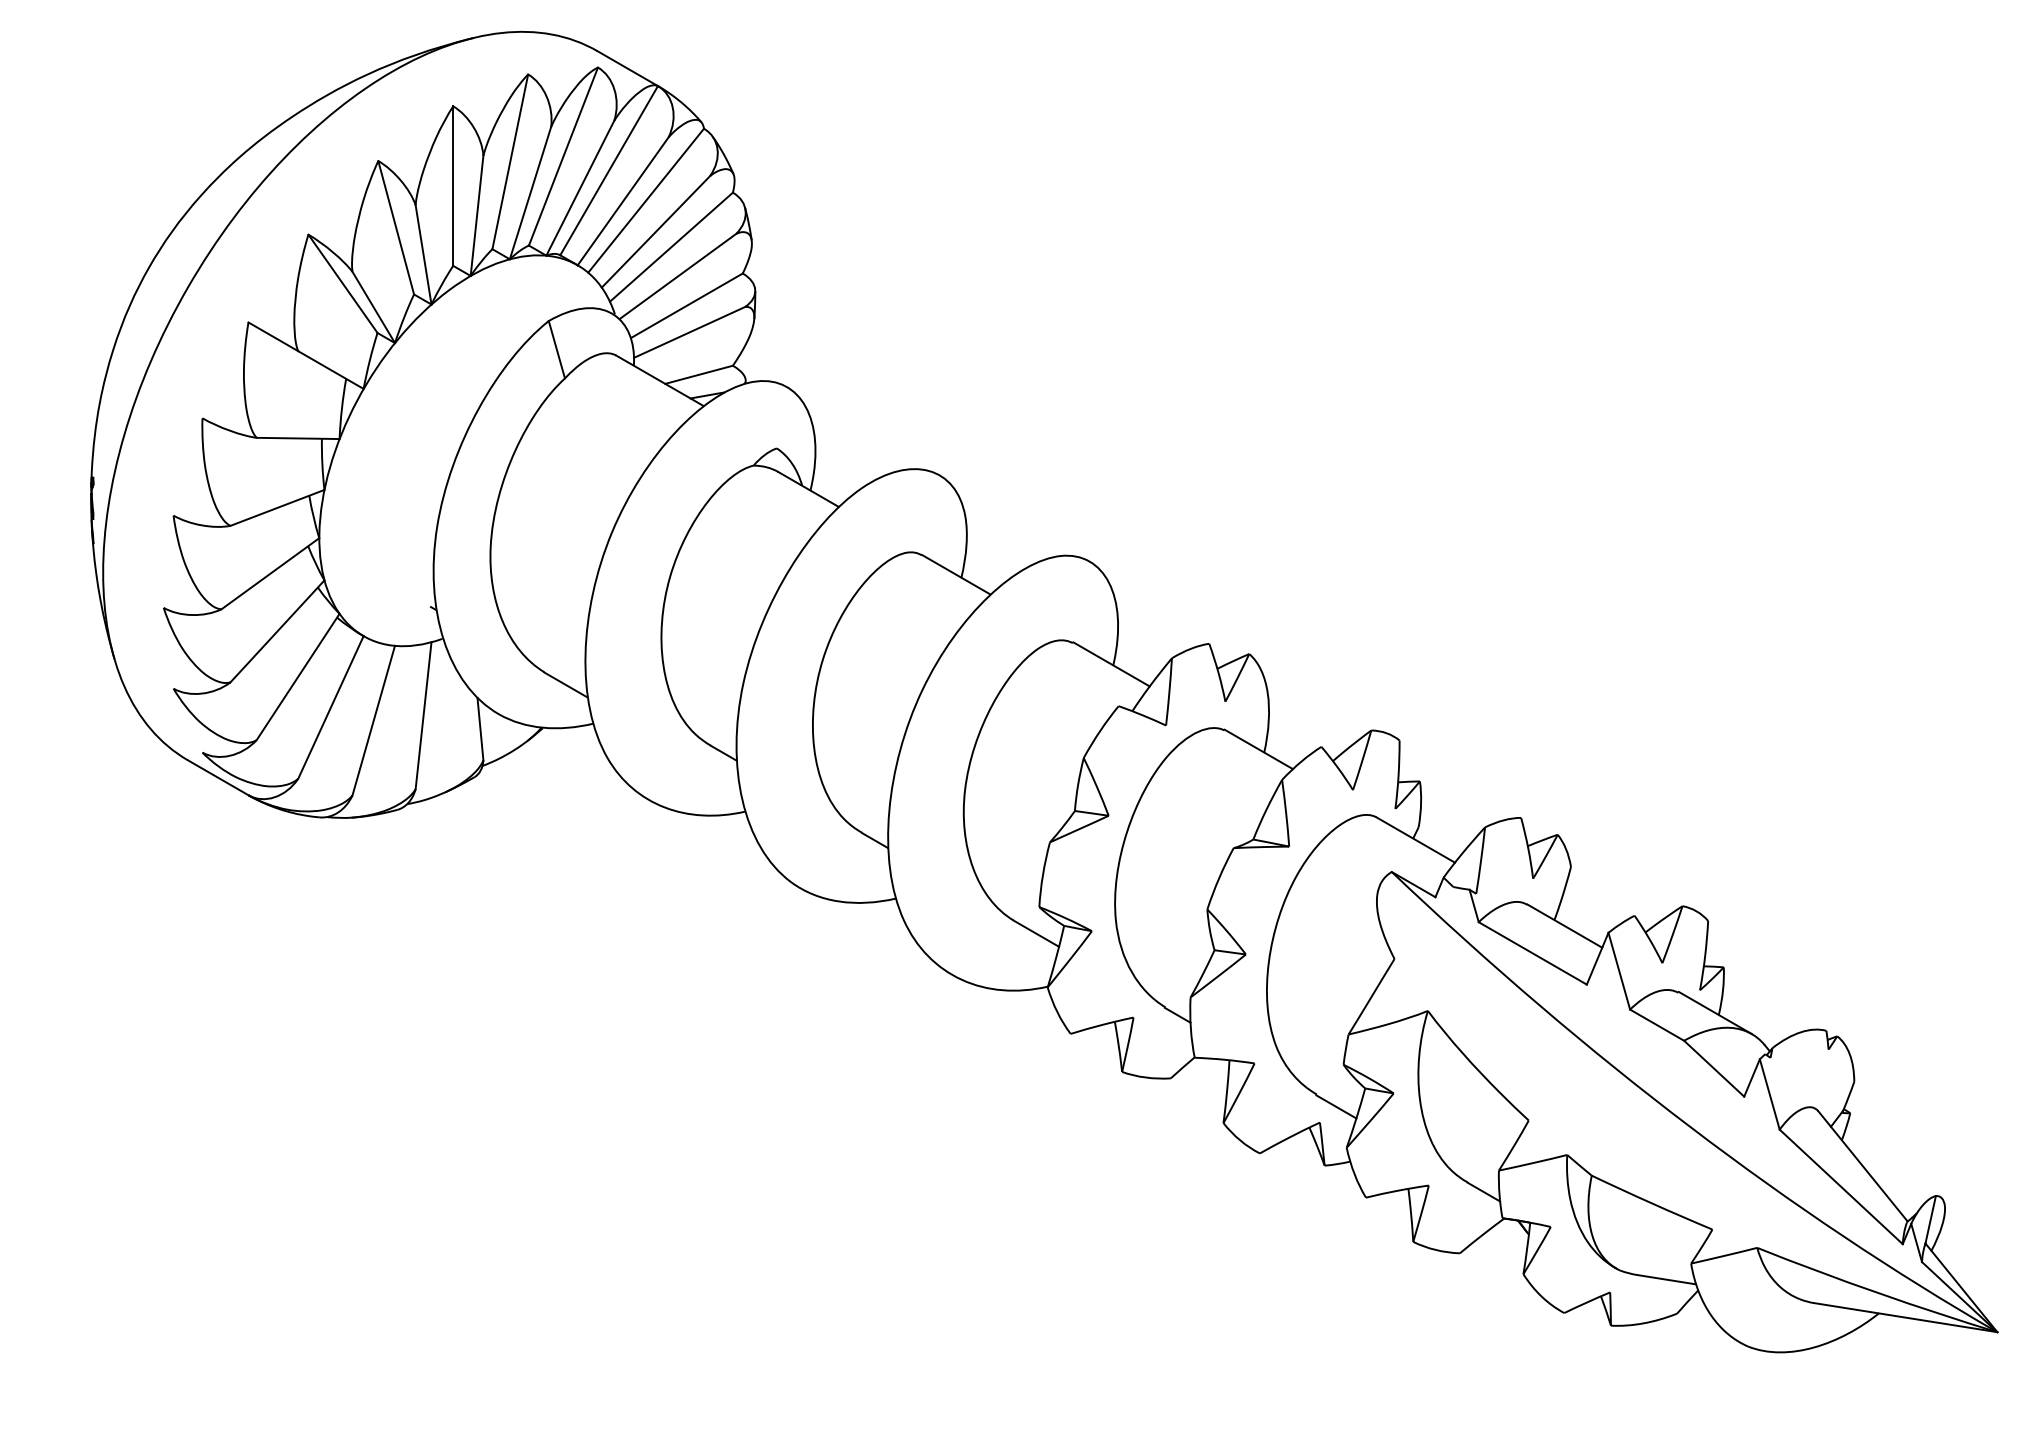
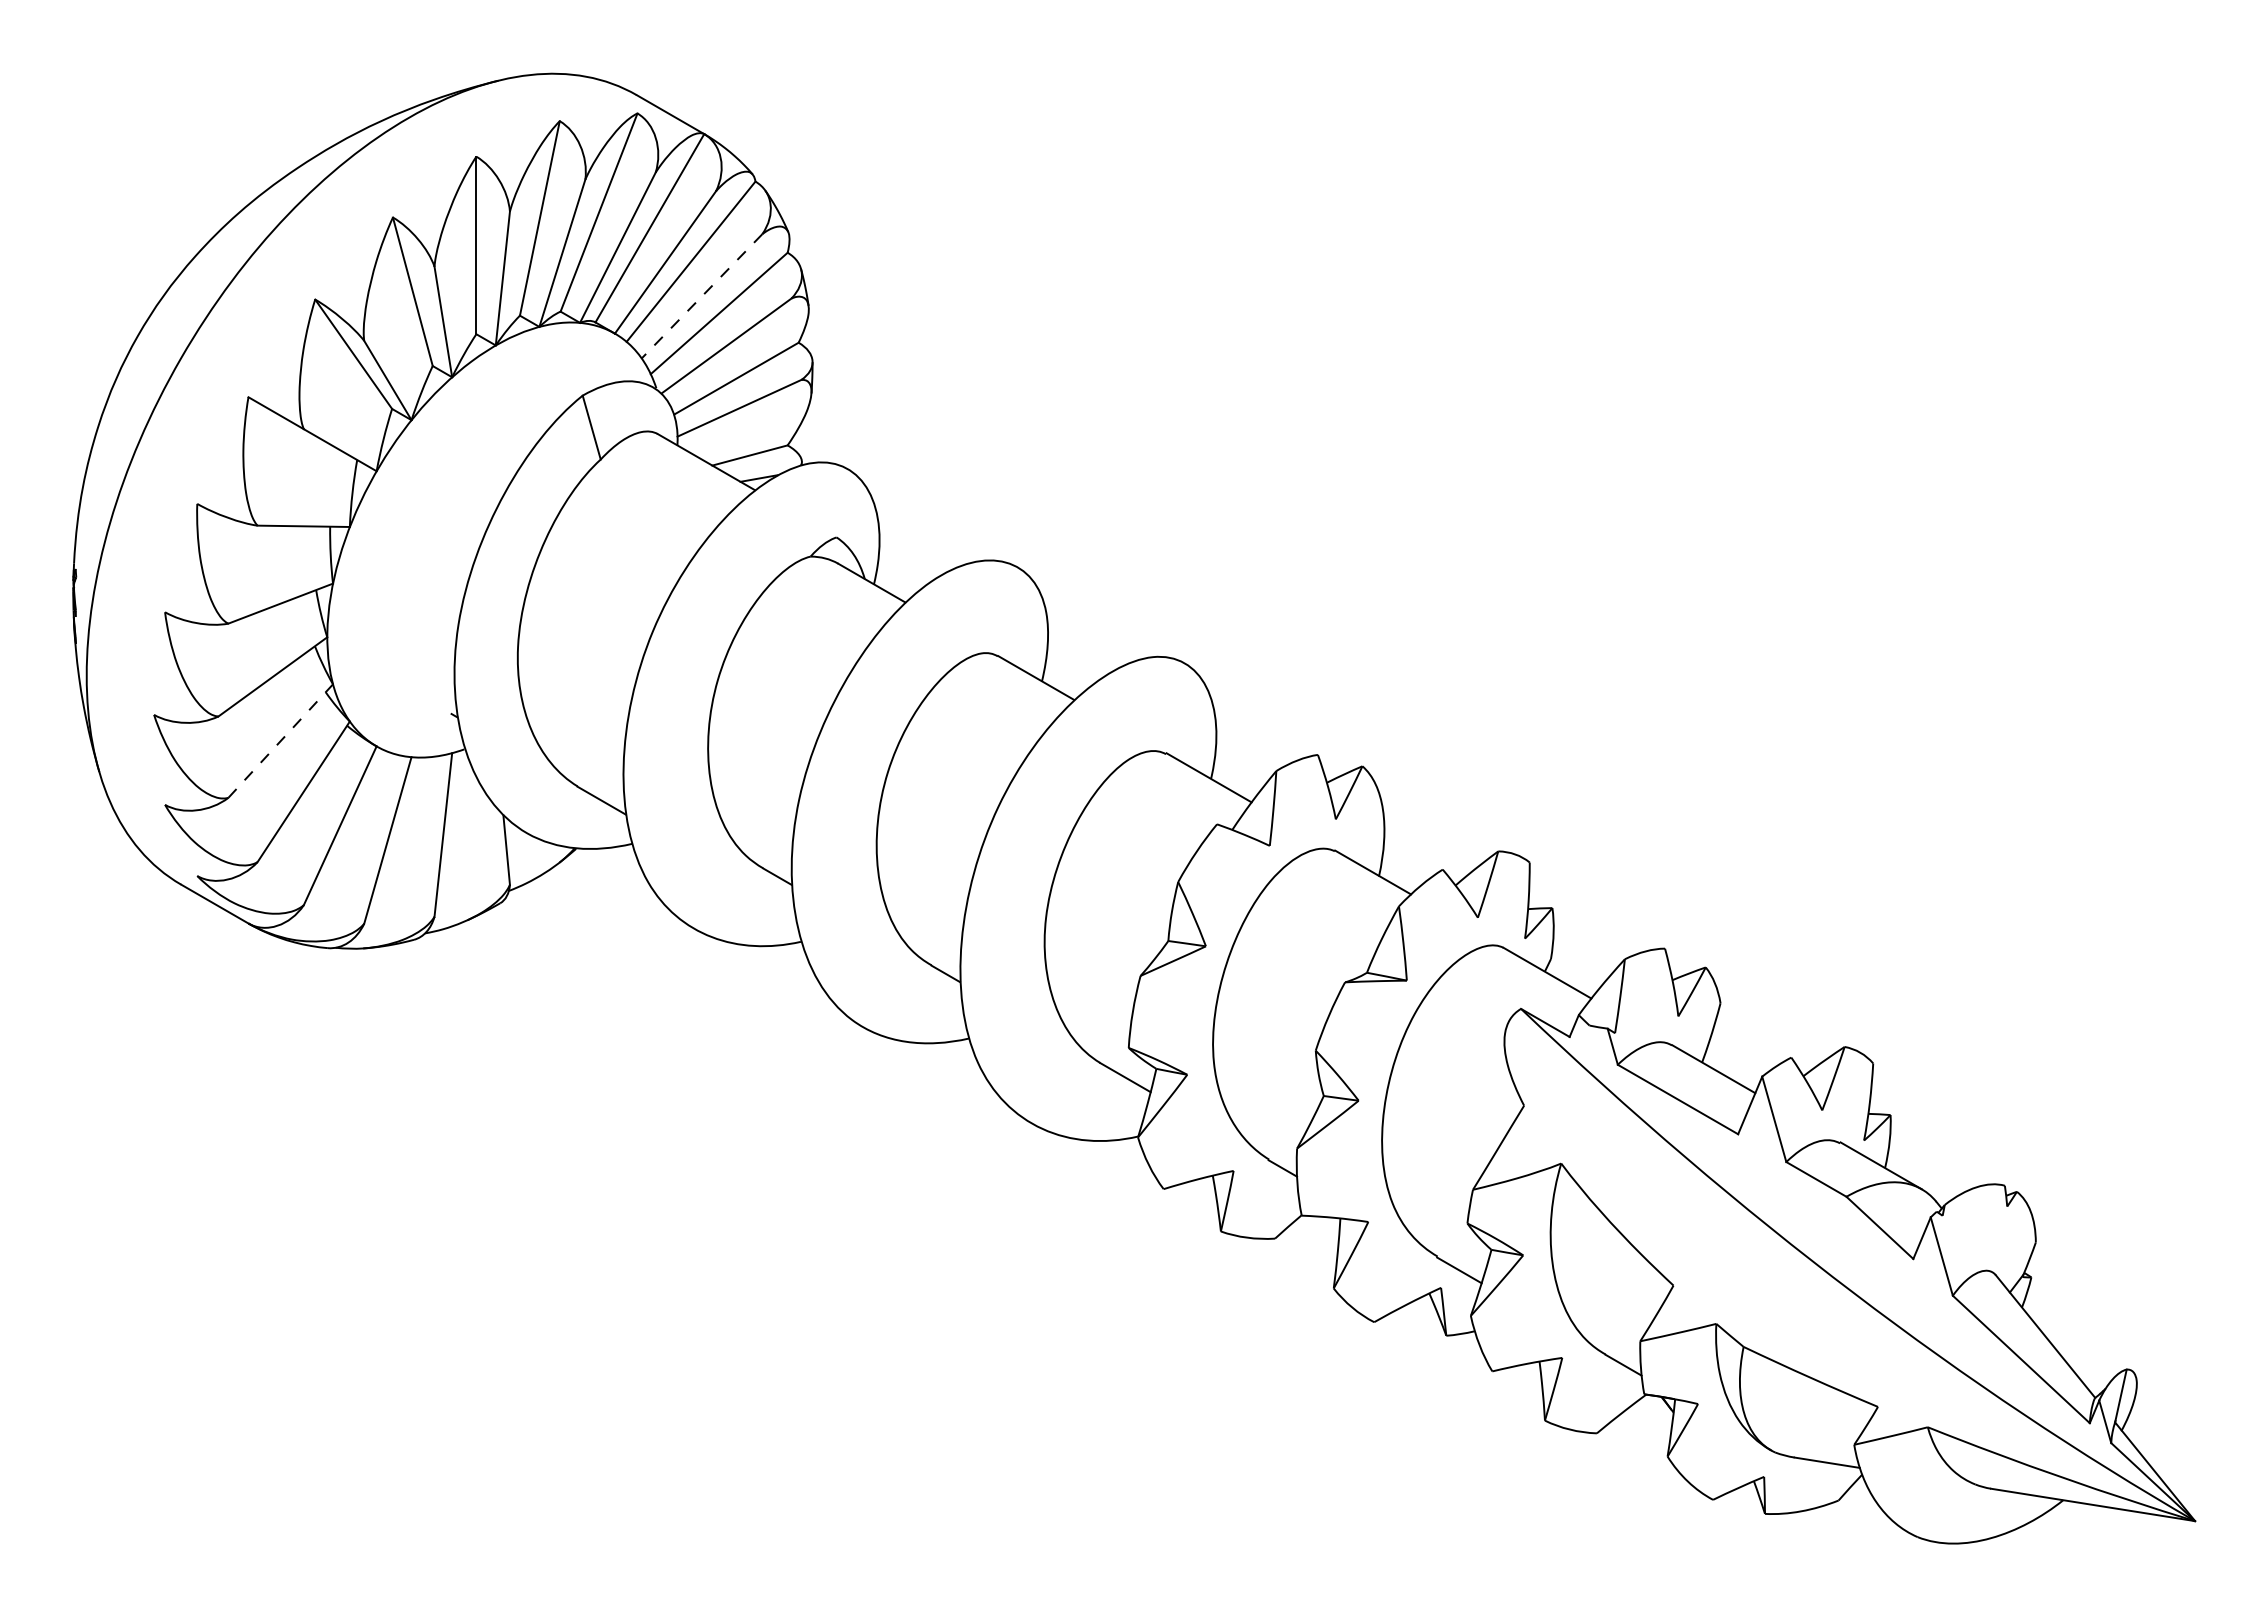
line: (656, 231) -> (702, 296), solid -> dashed
line: (278, 630) -> (281, 740), solid -> dashed

